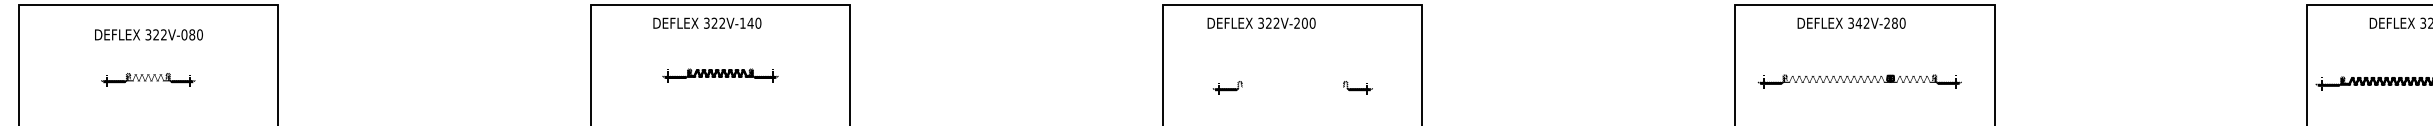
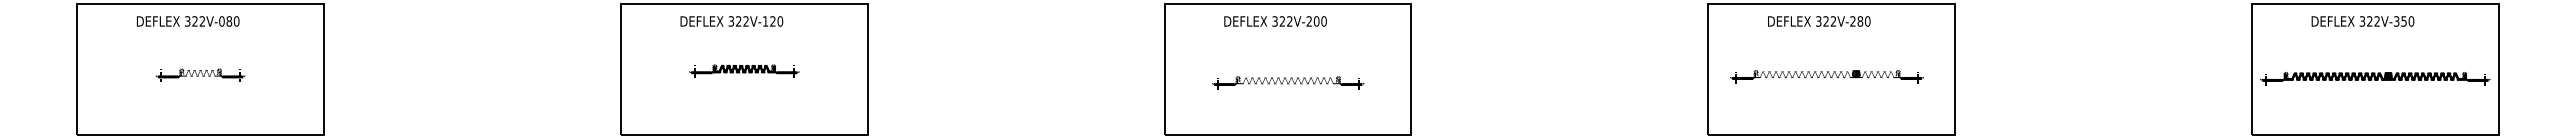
text: (750, 23) -> (772, 21), 322V-140 -> 322V-120
text: (1261, 23) -> (1275, 21), moved
text: (1859, 23) -> (1826, 21), 342V-280 -> 322V-280
text: (149, 34) -> (188, 21), moved
fill: (1292, 85) -> (1287, 80), added

